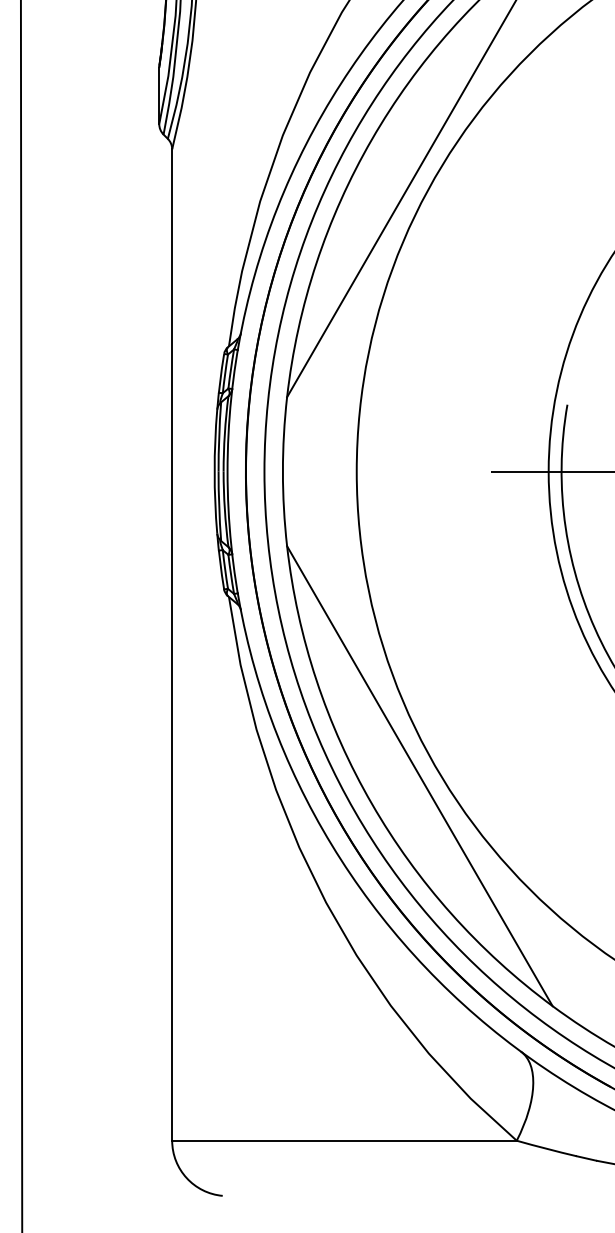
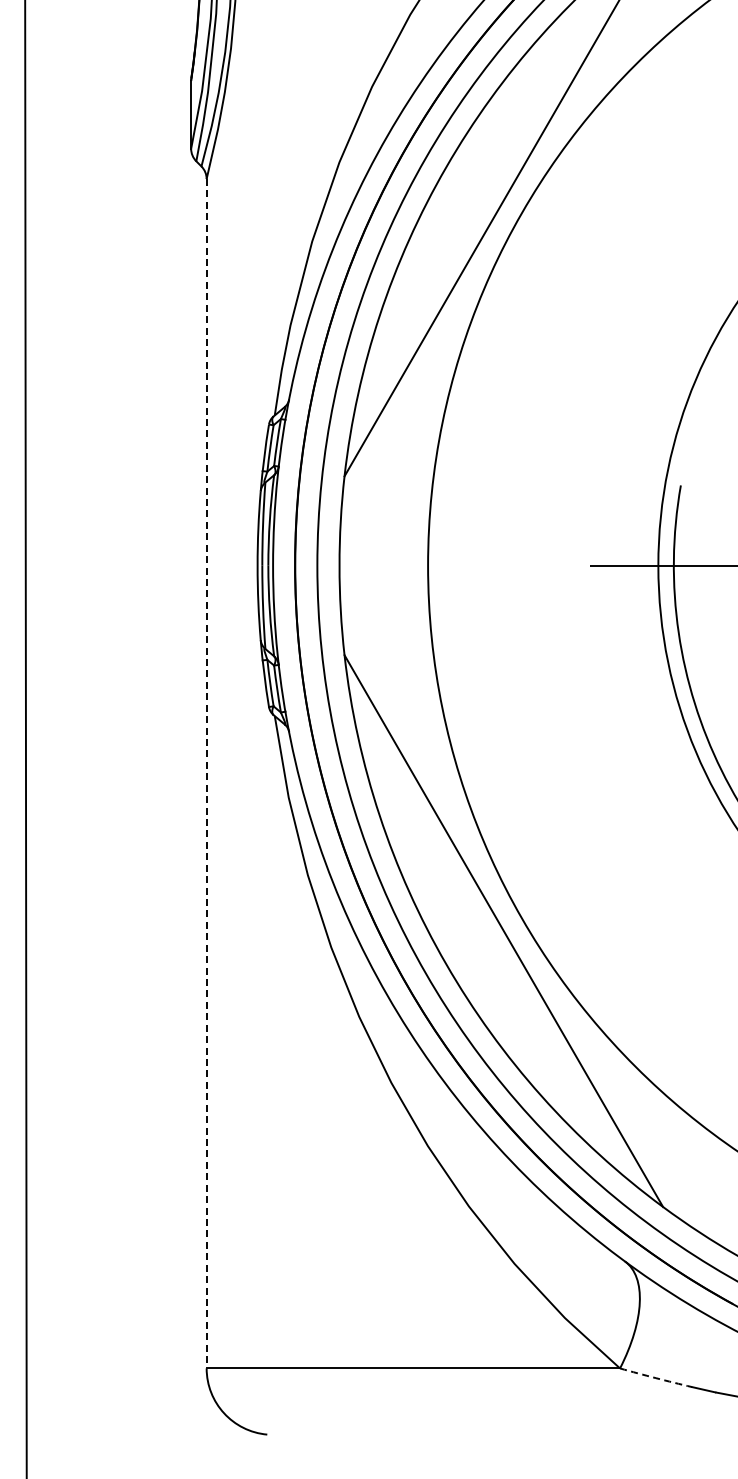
line: (172, 644) -> (206, 773), solid -> dashed
arc: (546, 1149) -> (655, 1378), solid -> dashed

